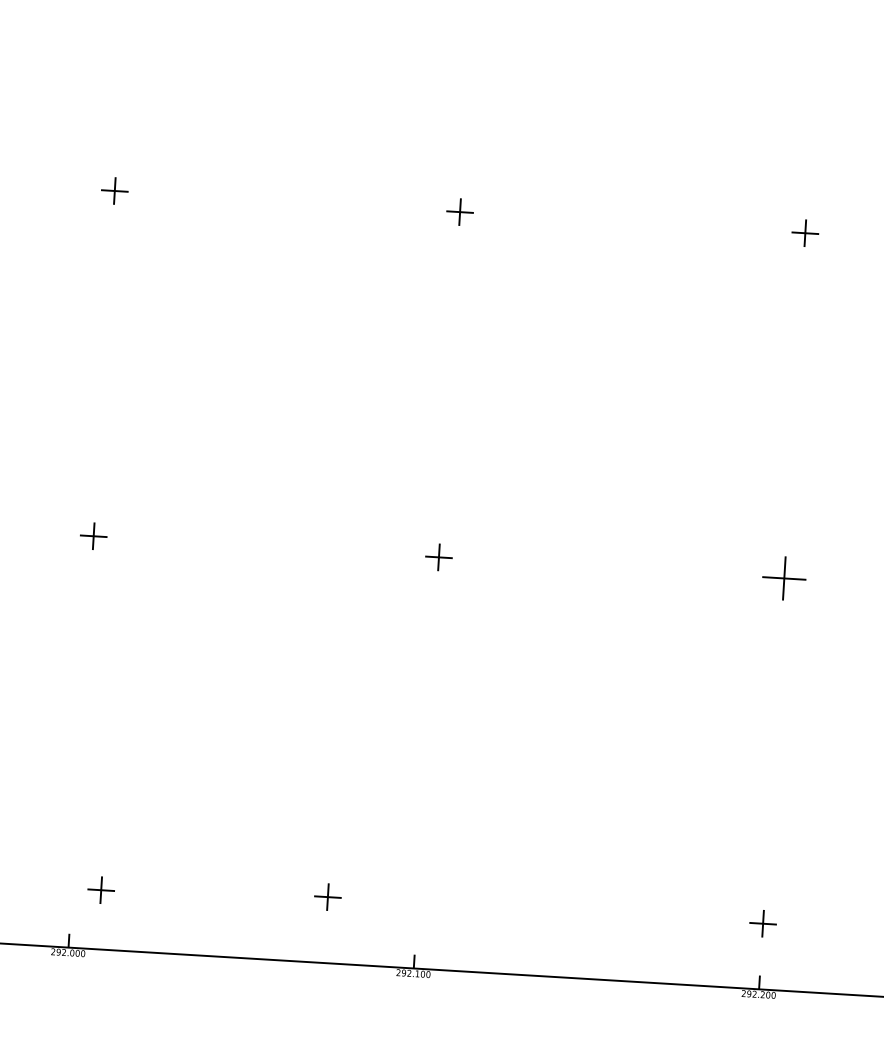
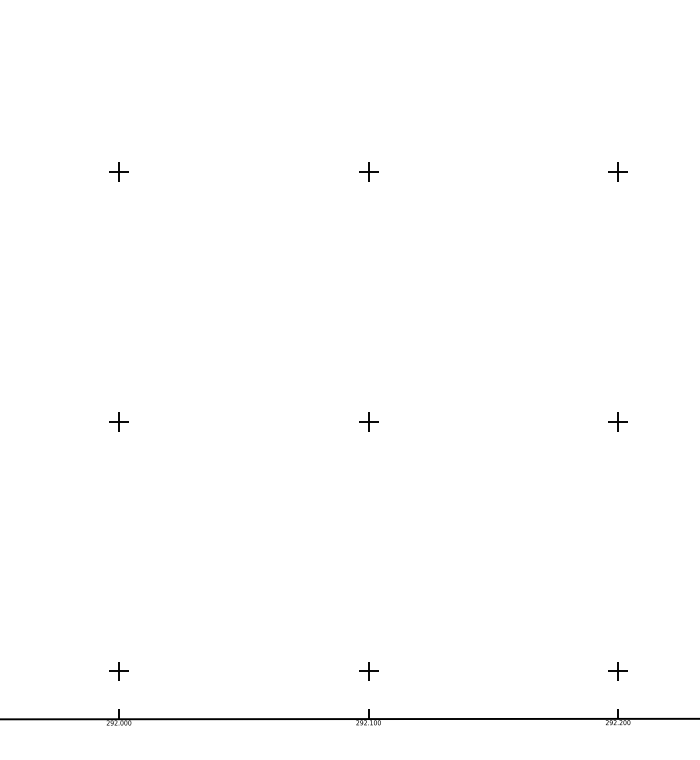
part: (783, 577) -> (617, 421), size x0.62
part: (100, 890) -> (118, 671), moved
part: (327, 897) -> (368, 671), moved

